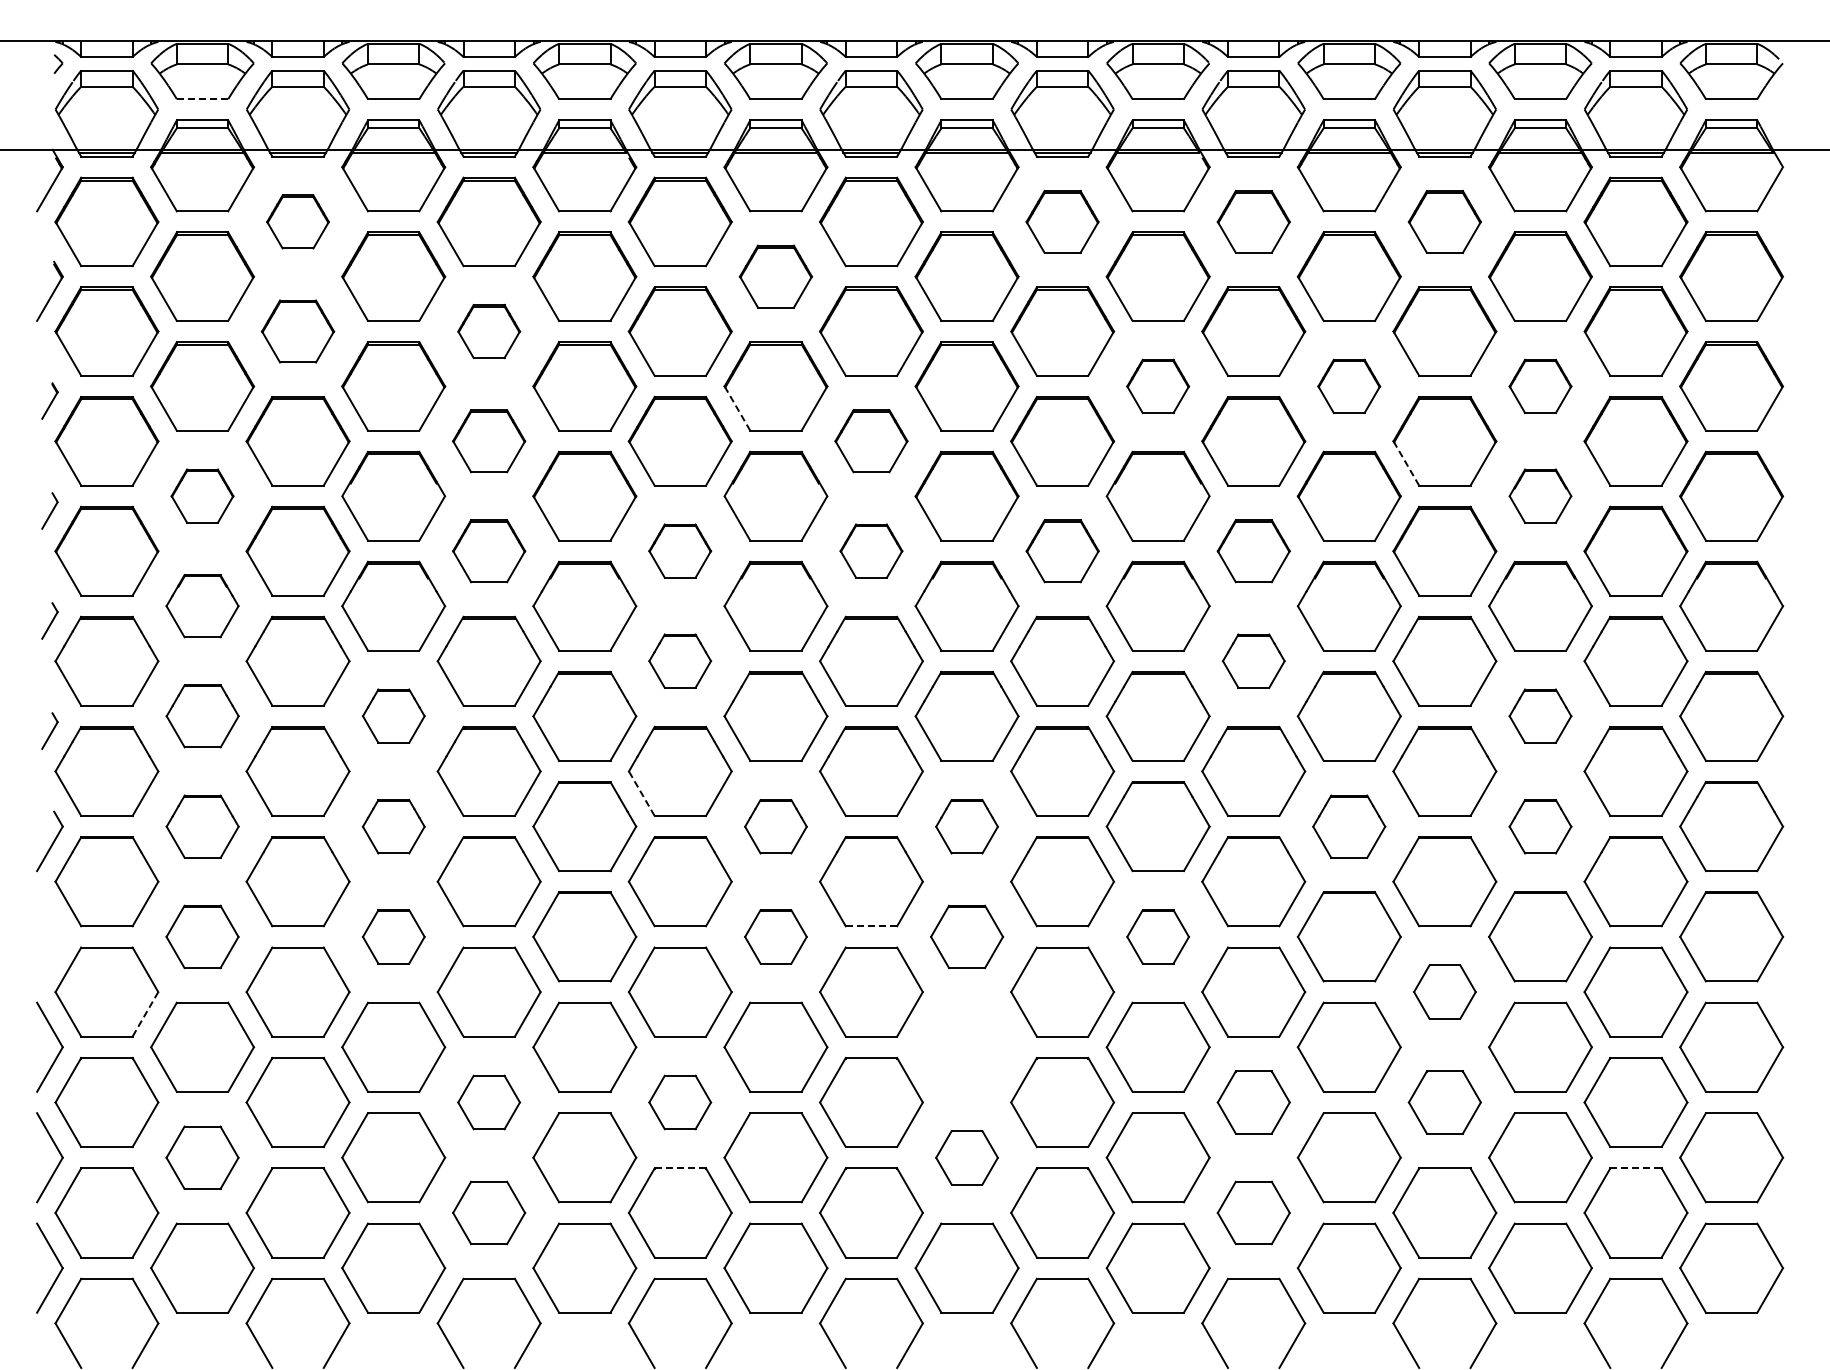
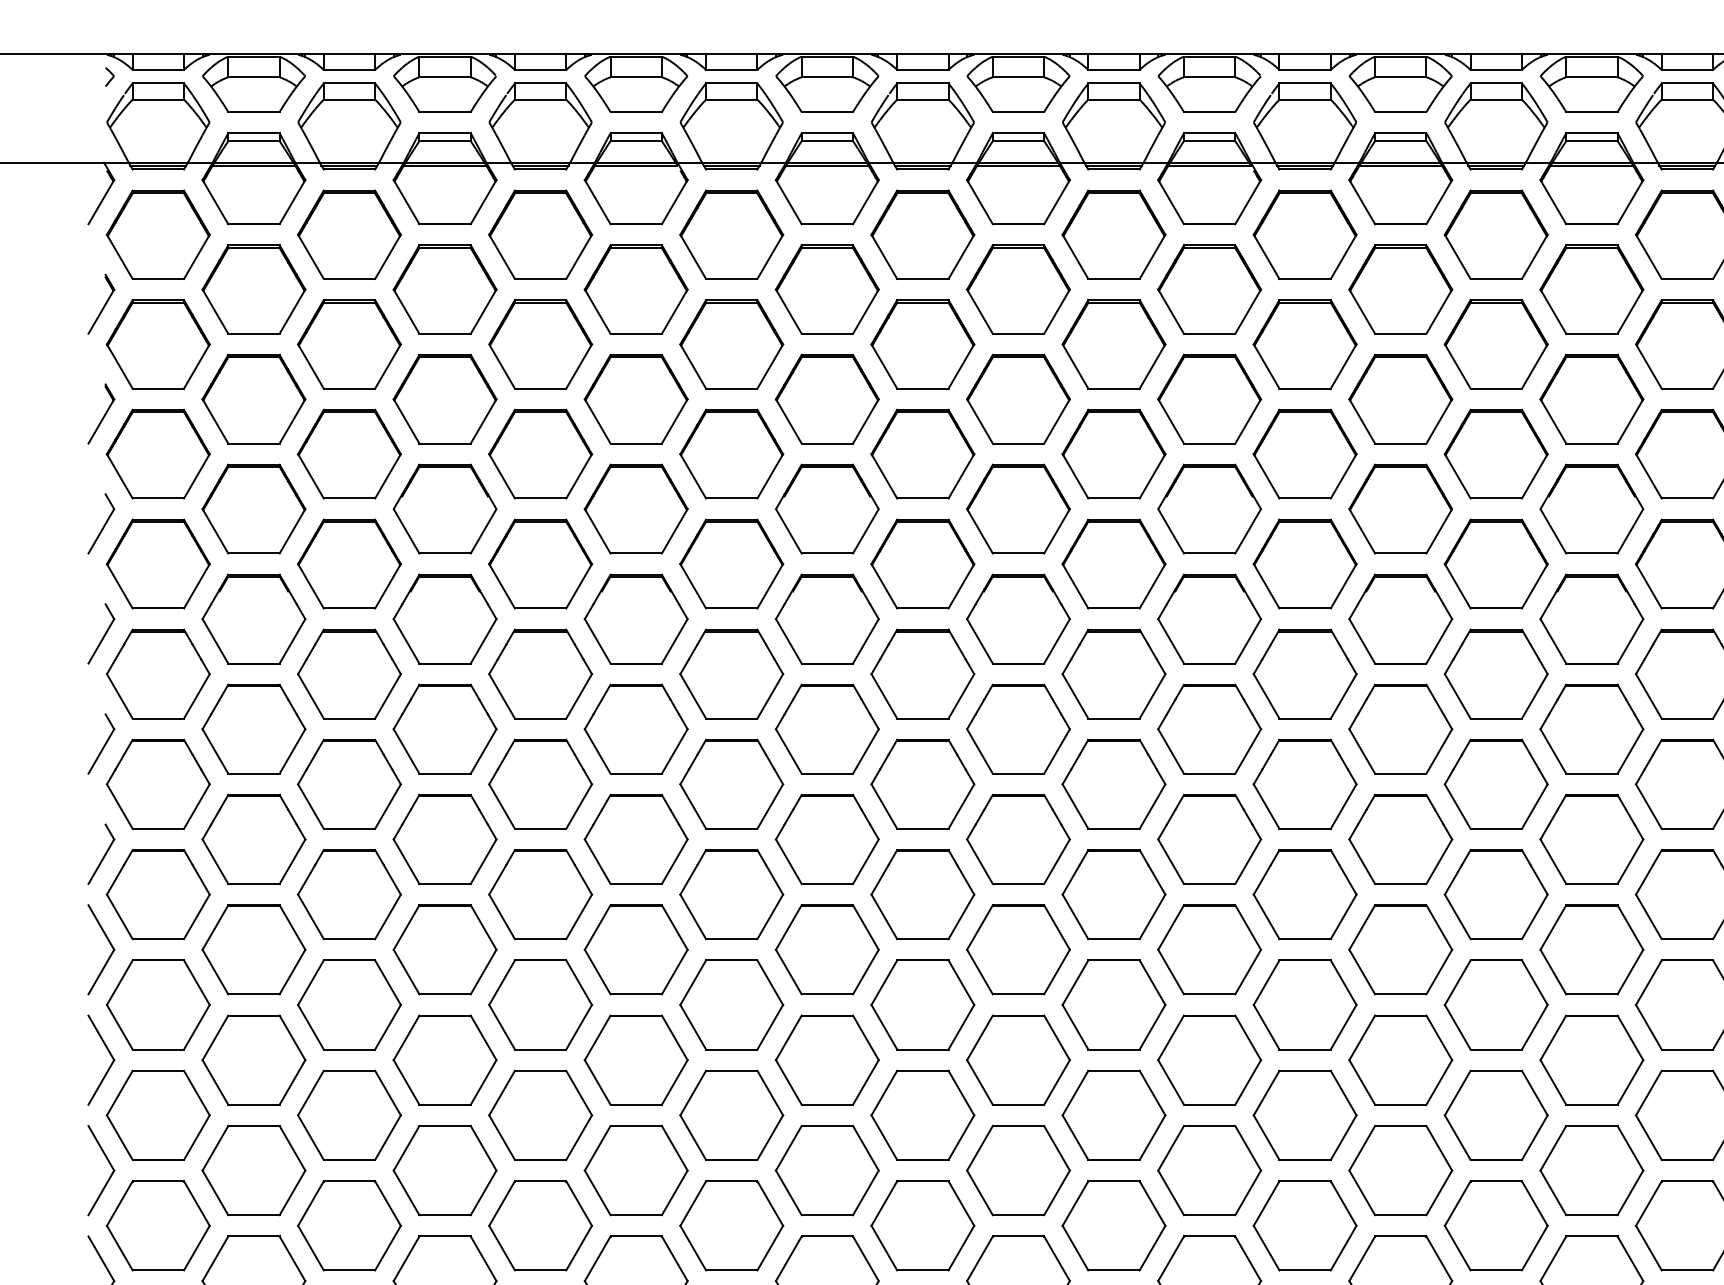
line: (202, 99) -> (253, 112), dashed -> solid
part: (297, 221) -> (348, 234), size x1.67
part: (1062, 221) -> (1113, 234), size x1.43
part: (1253, 221) -> (1304, 234), size x1.43
part: (1444, 221) -> (1495, 234), size x1.43
part: (775, 276) -> (826, 289), size x1.43
part: (297, 331) -> (348, 344), size x1.43
part: (488, 331) -> (539, 344), size x1.67
part: (1157, 386) -> (1208, 399), size x1.67
part: (1348, 386) -> (1399, 399), size x1.67
part: (1540, 386) -> (1591, 399), size x1.67
part: (49, 400) -> (100, 413), size x1.67
line: (737, 409) -> (788, 422), dashed -> solid
part: (488, 440) -> (539, 453), size x1.43
part: (871, 440) -> (922, 453), size x1.43
line: (1406, 464) -> (1457, 477), dashed -> solid
part: (202, 495) -> (253, 508), size x1.67
part: (1540, 495) -> (1591, 508), size x1.67
part: (49, 510) -> (100, 523), size x1.67
part: (488, 550) -> (539, 563), size x1.43
part: (679, 550) -> (730, 563), size x1.67
part: (871, 550) -> (922, 563), size x1.67
part: (1062, 550) -> (1113, 563), size x1.43
part: (1253, 550) -> (1304, 563), size x1.43
part: (202, 605) -> (253, 618), size x1.43
part: (49, 620) -> (100, 633), size x1.67
part: (679, 660) -> (730, 673), size x1.67
part: (1253, 660) -> (1304, 673), size x1.67
part: (202, 715) -> (253, 728), size x1.43
part: (393, 715) -> (444, 728), size x1.67
part: (1540, 715) -> (1591, 728), size x1.67
part: (49, 730) -> (100, 743), size x1.67
line: (641, 793) -> (692, 806), dashed -> solid
part: (202, 826) -> (253, 839), size x1.43
part: (393, 826) -> (444, 839), size x1.67
part: (775, 826) -> (826, 839), size x1.67
part: (966, 826) -> (1017, 839), size x1.67
part: (1348, 826) -> (1399, 839), size x1.43
part: (1540, 826) -> (1591, 839), size x1.67
line: (871, 926) -> (922, 939), dashed -> solid
part: (58, 931) -> (109, 944), added
part: (202, 936) -> (253, 949), size x1.43
part: (393, 936) -> (444, 949), size x1.67
part: (775, 936) -> (826, 949), size x1.67
part: (966, 936) -> (1017, 949), size x1.43
part: (1157, 936) -> (1208, 949), size x1.67
part: (1444, 991) -> (1495, 1004), size x1.67
line: (145, 1014) -> (196, 1027), dashed -> solid
part: (966, 1046) -> (1017, 1059), added
part: (488, 1102) -> (539, 1115), size x1.67
part: (679, 1102) -> (730, 1115), size x1.67
part: (1253, 1102) -> (1304, 1115), size x1.43
part: (1444, 1102) -> (1495, 1115), size x1.43
part: (202, 1157) -> (253, 1170), size x1.43
part: (966, 1157) -> (1017, 1170), size x1.67
line: (680, 1168) -> (731, 1181), dashed -> solid
line: (1636, 1168) -> (1687, 1181), dashed -> solid
part: (488, 1212) -> (539, 1225), size x1.43
part: (1253, 1212) -> (1304, 1225), size x1.43

